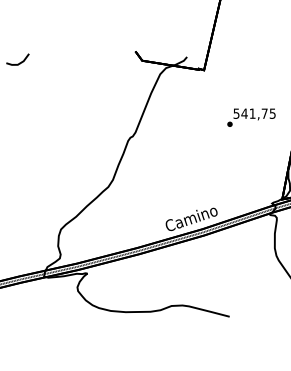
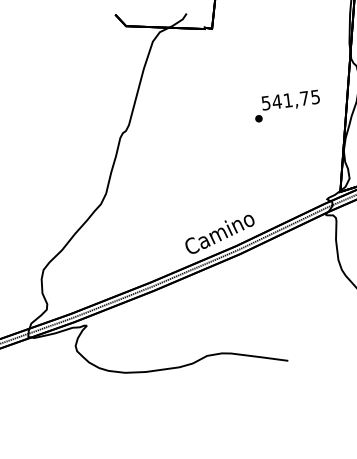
text: (251, 117) -> (287, 105), moved

